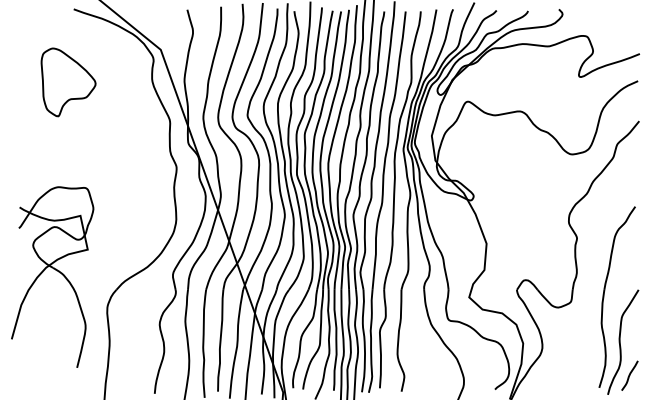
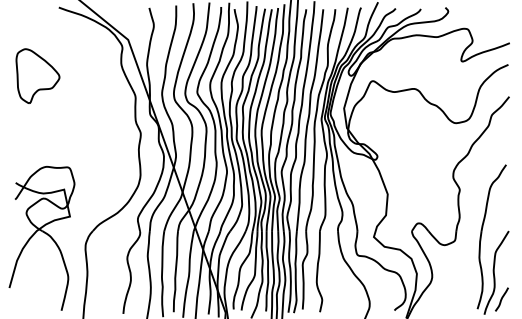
part: (68, 82) -> (37, 76), moved
part: (55, 270) -> (44, 233), moved

